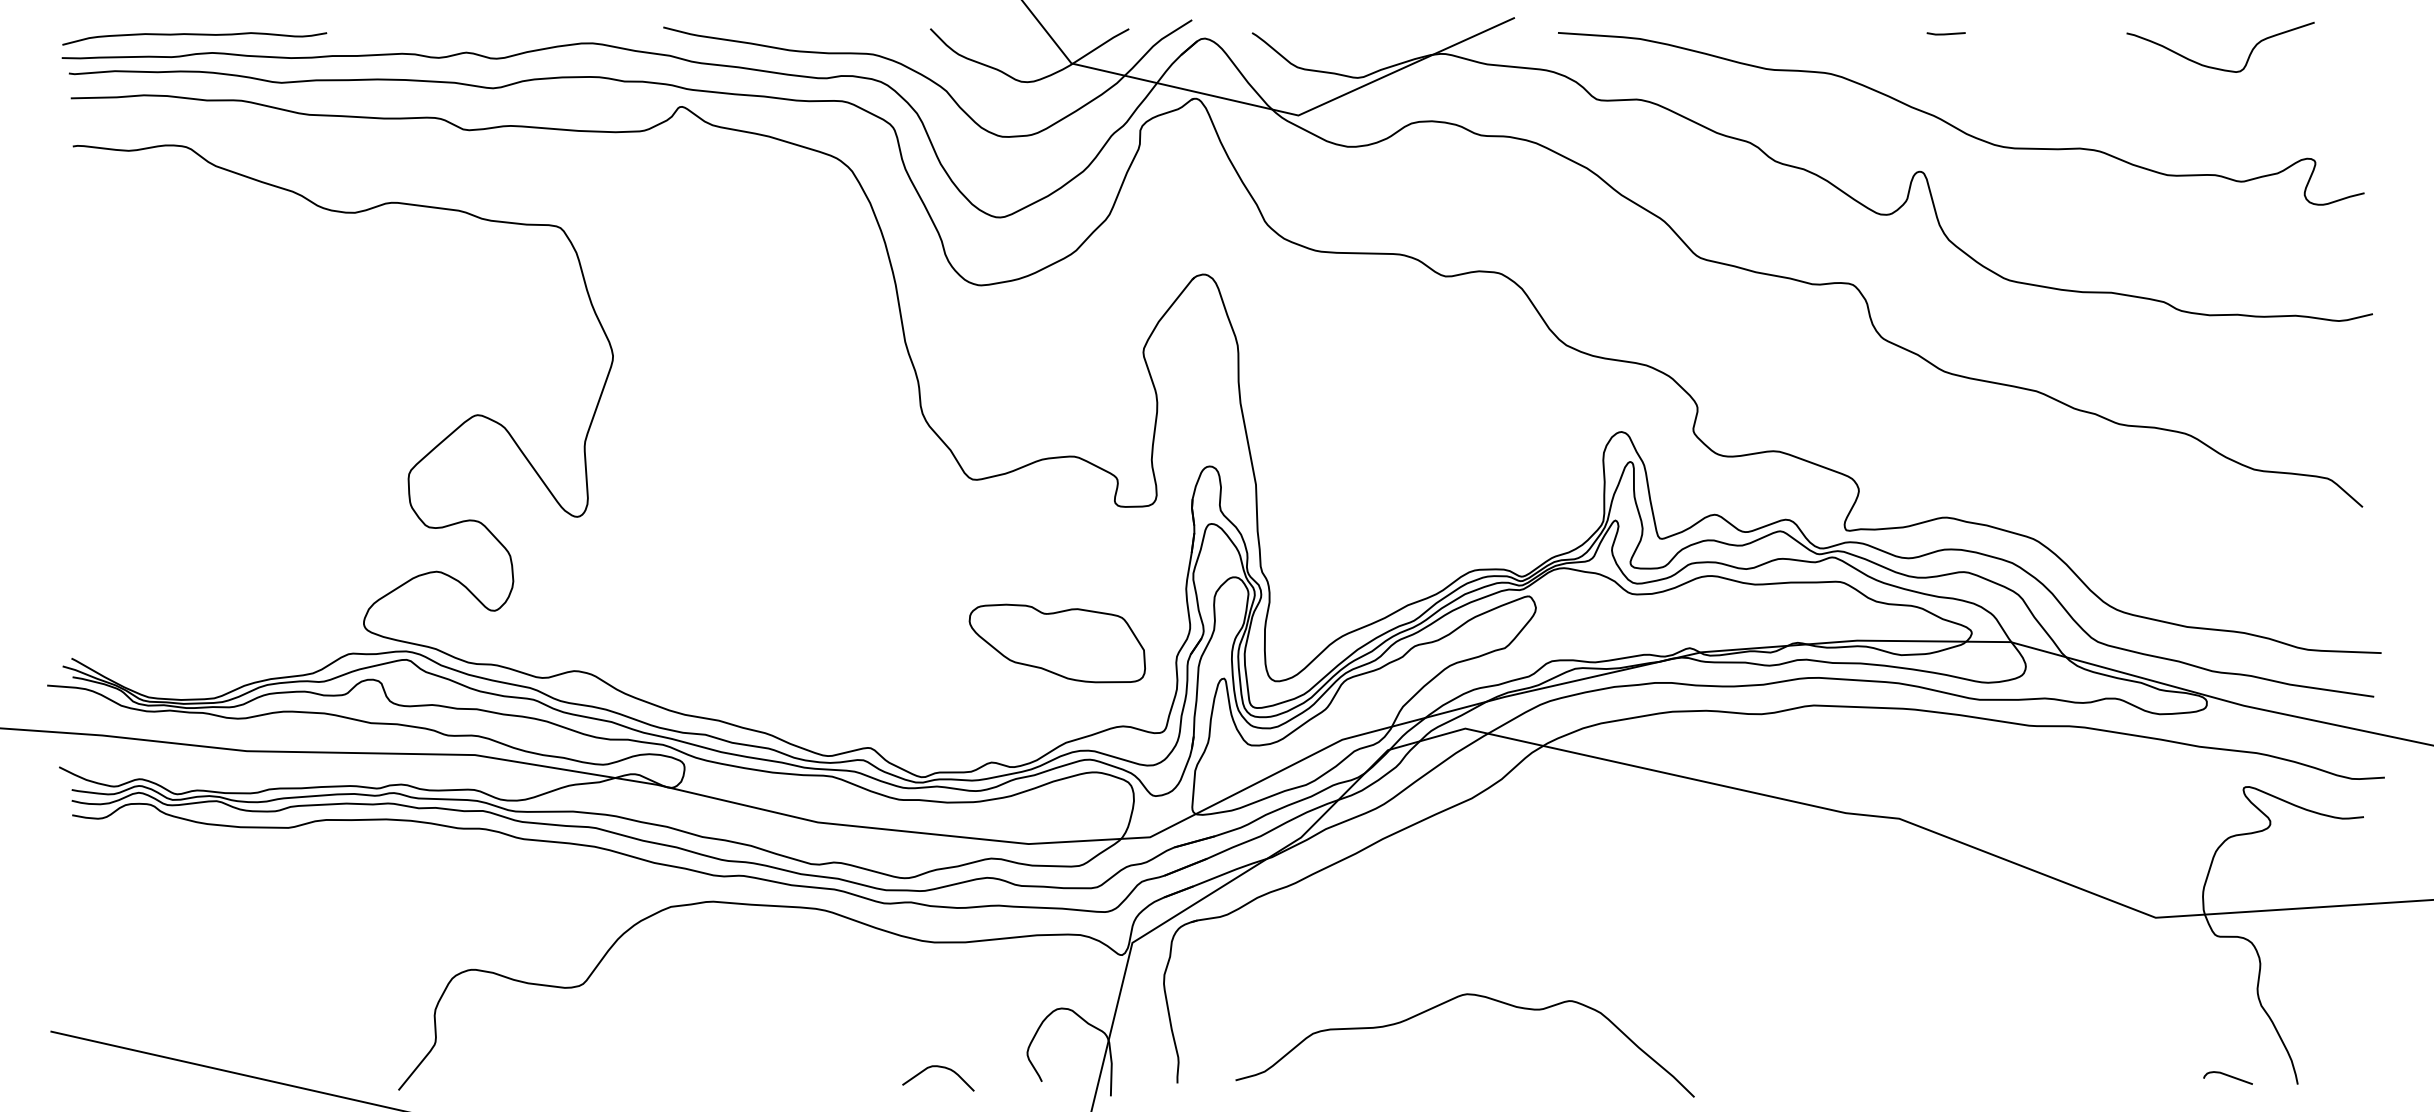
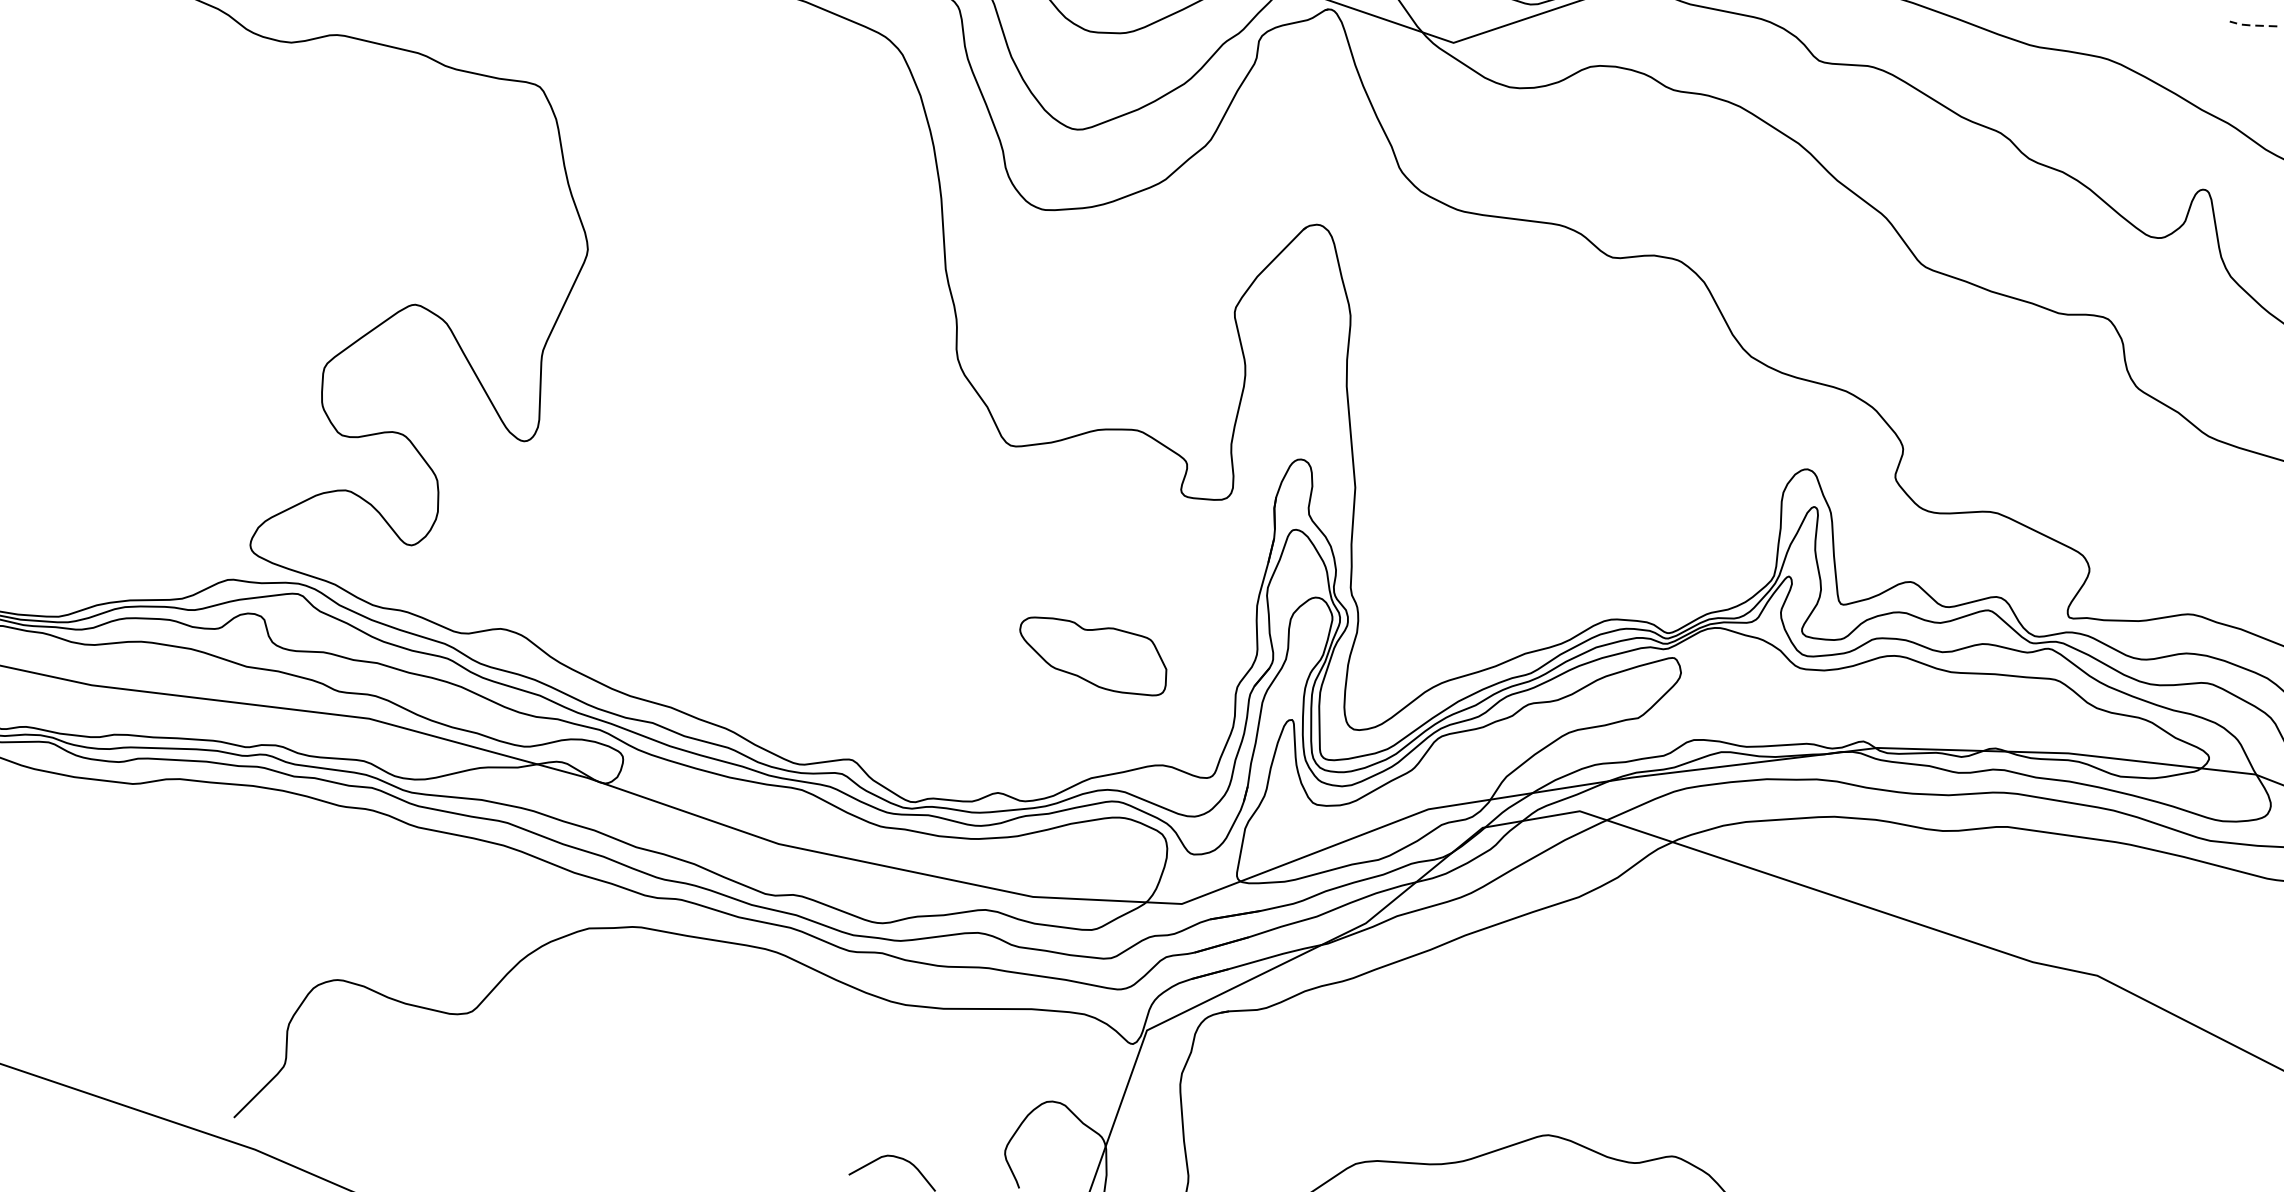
line: (1944, 34) -> (2251, 25), solid -> dashed
part: (1056, 643) -> (1092, 655), size x0.7

